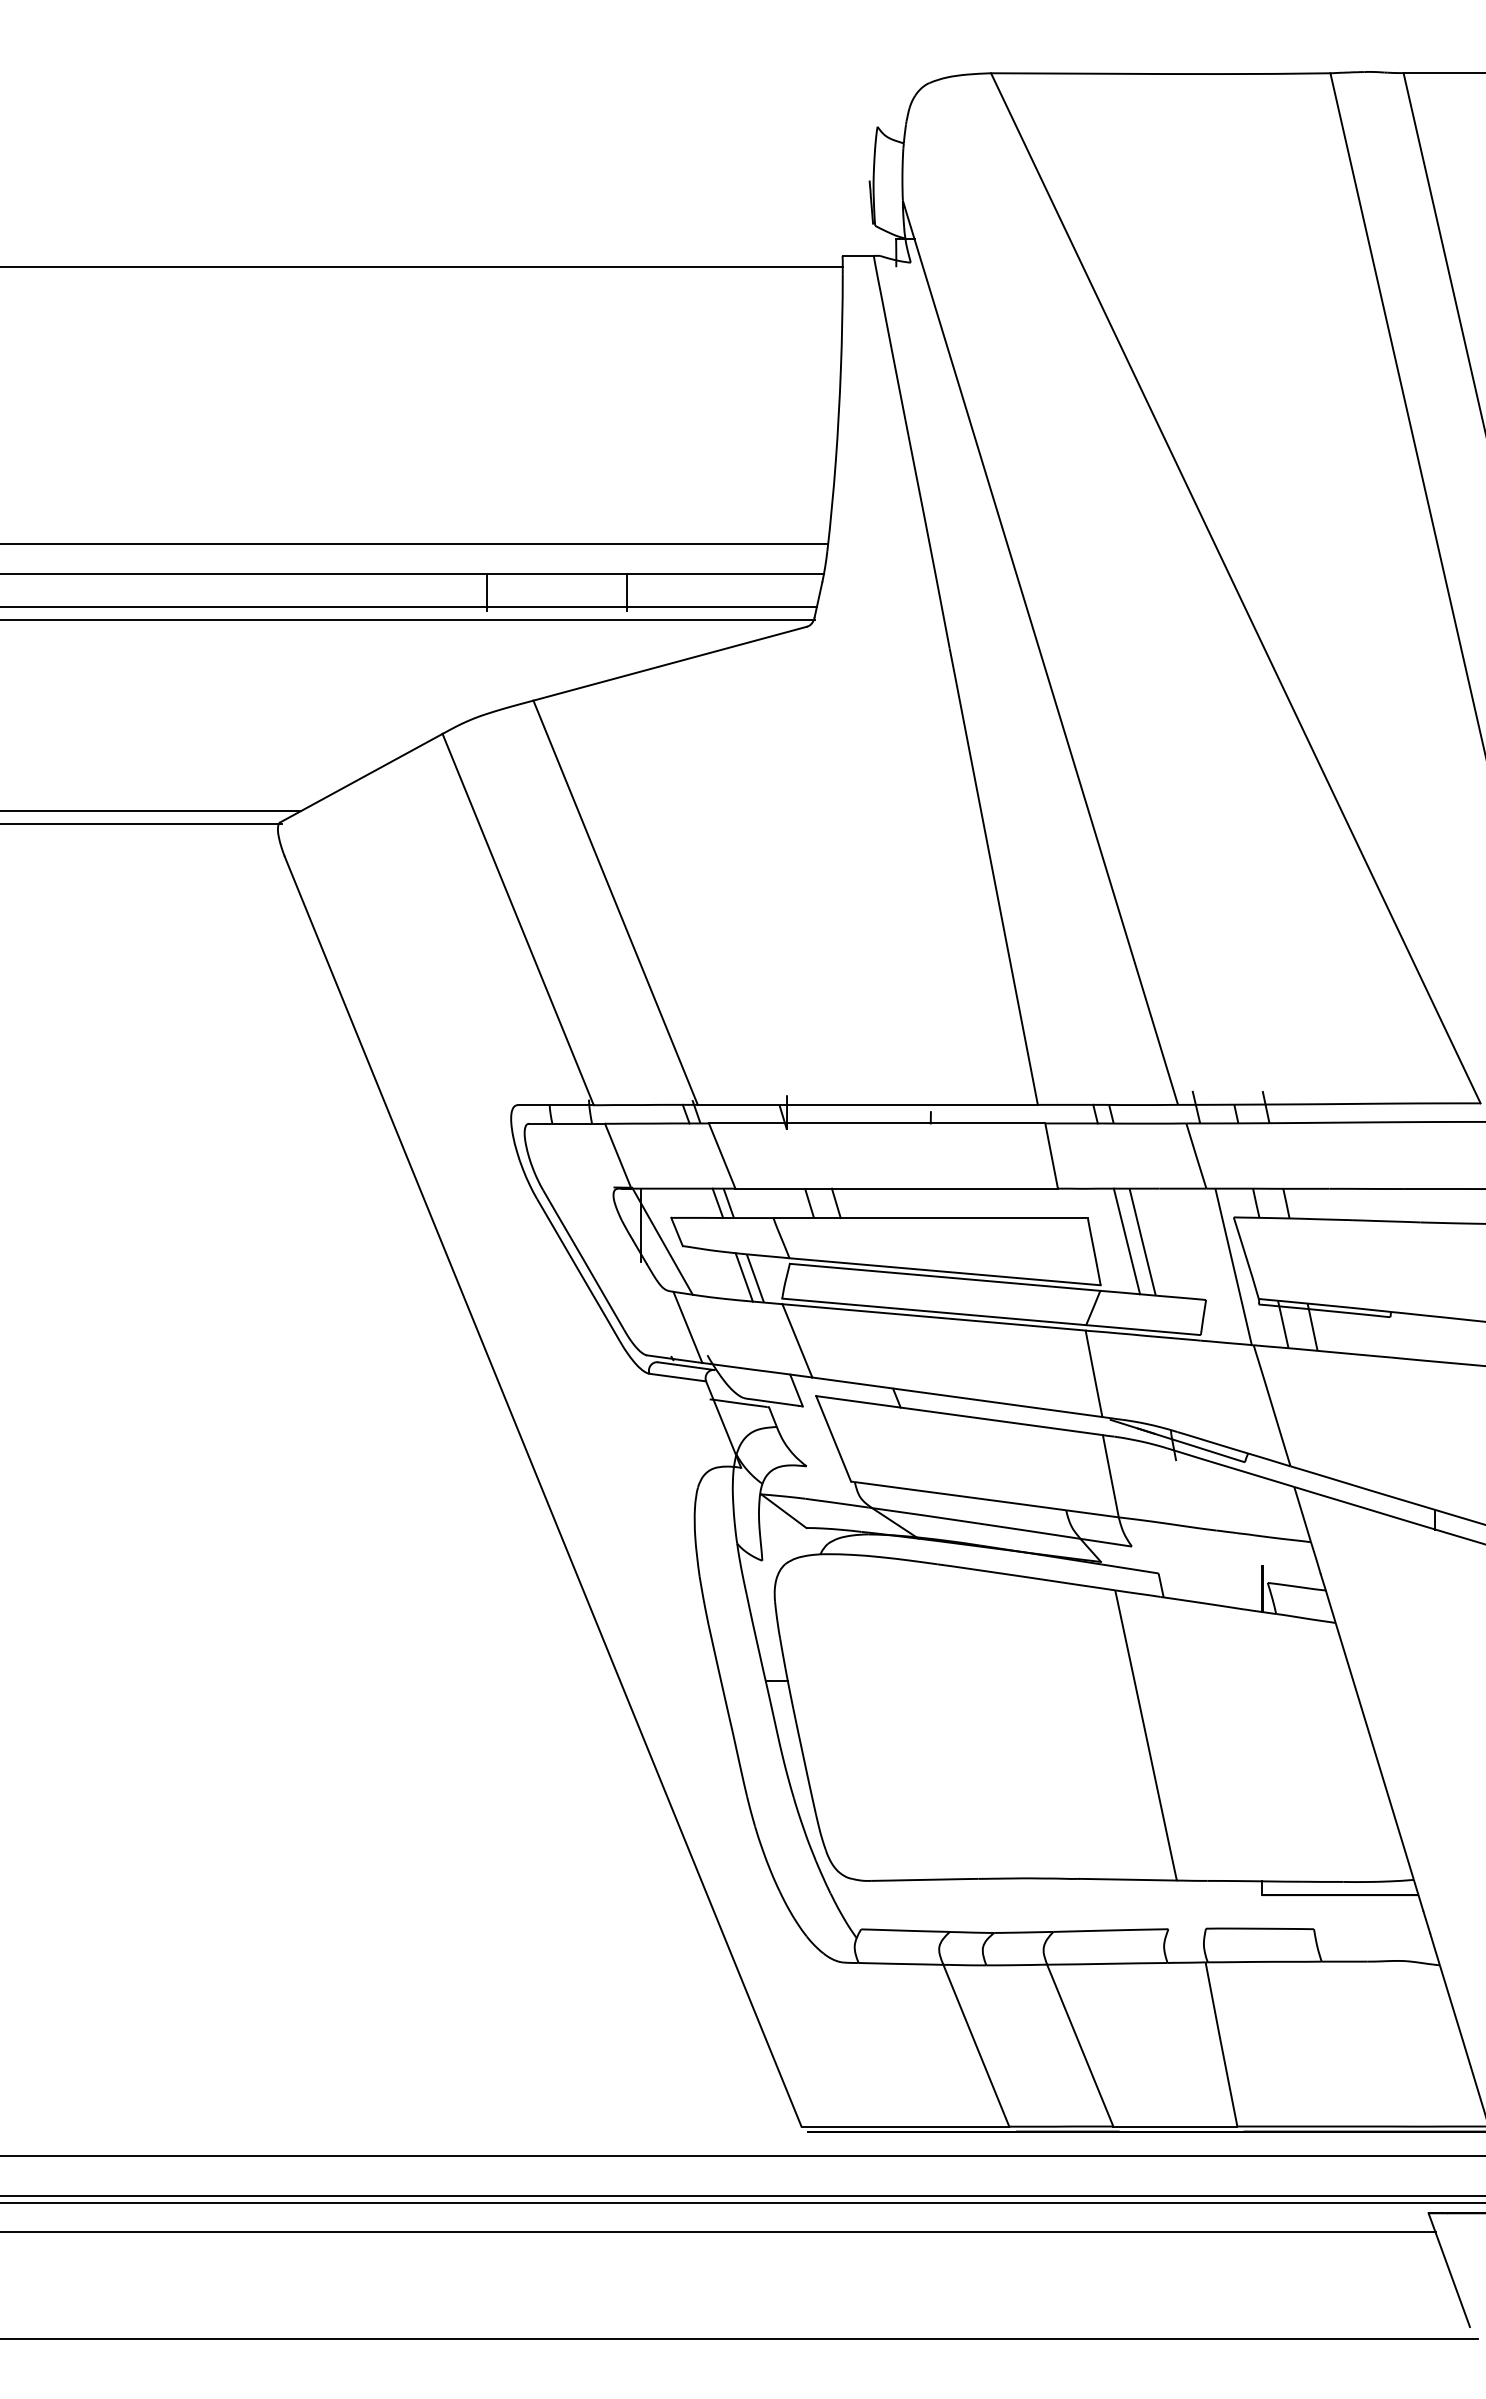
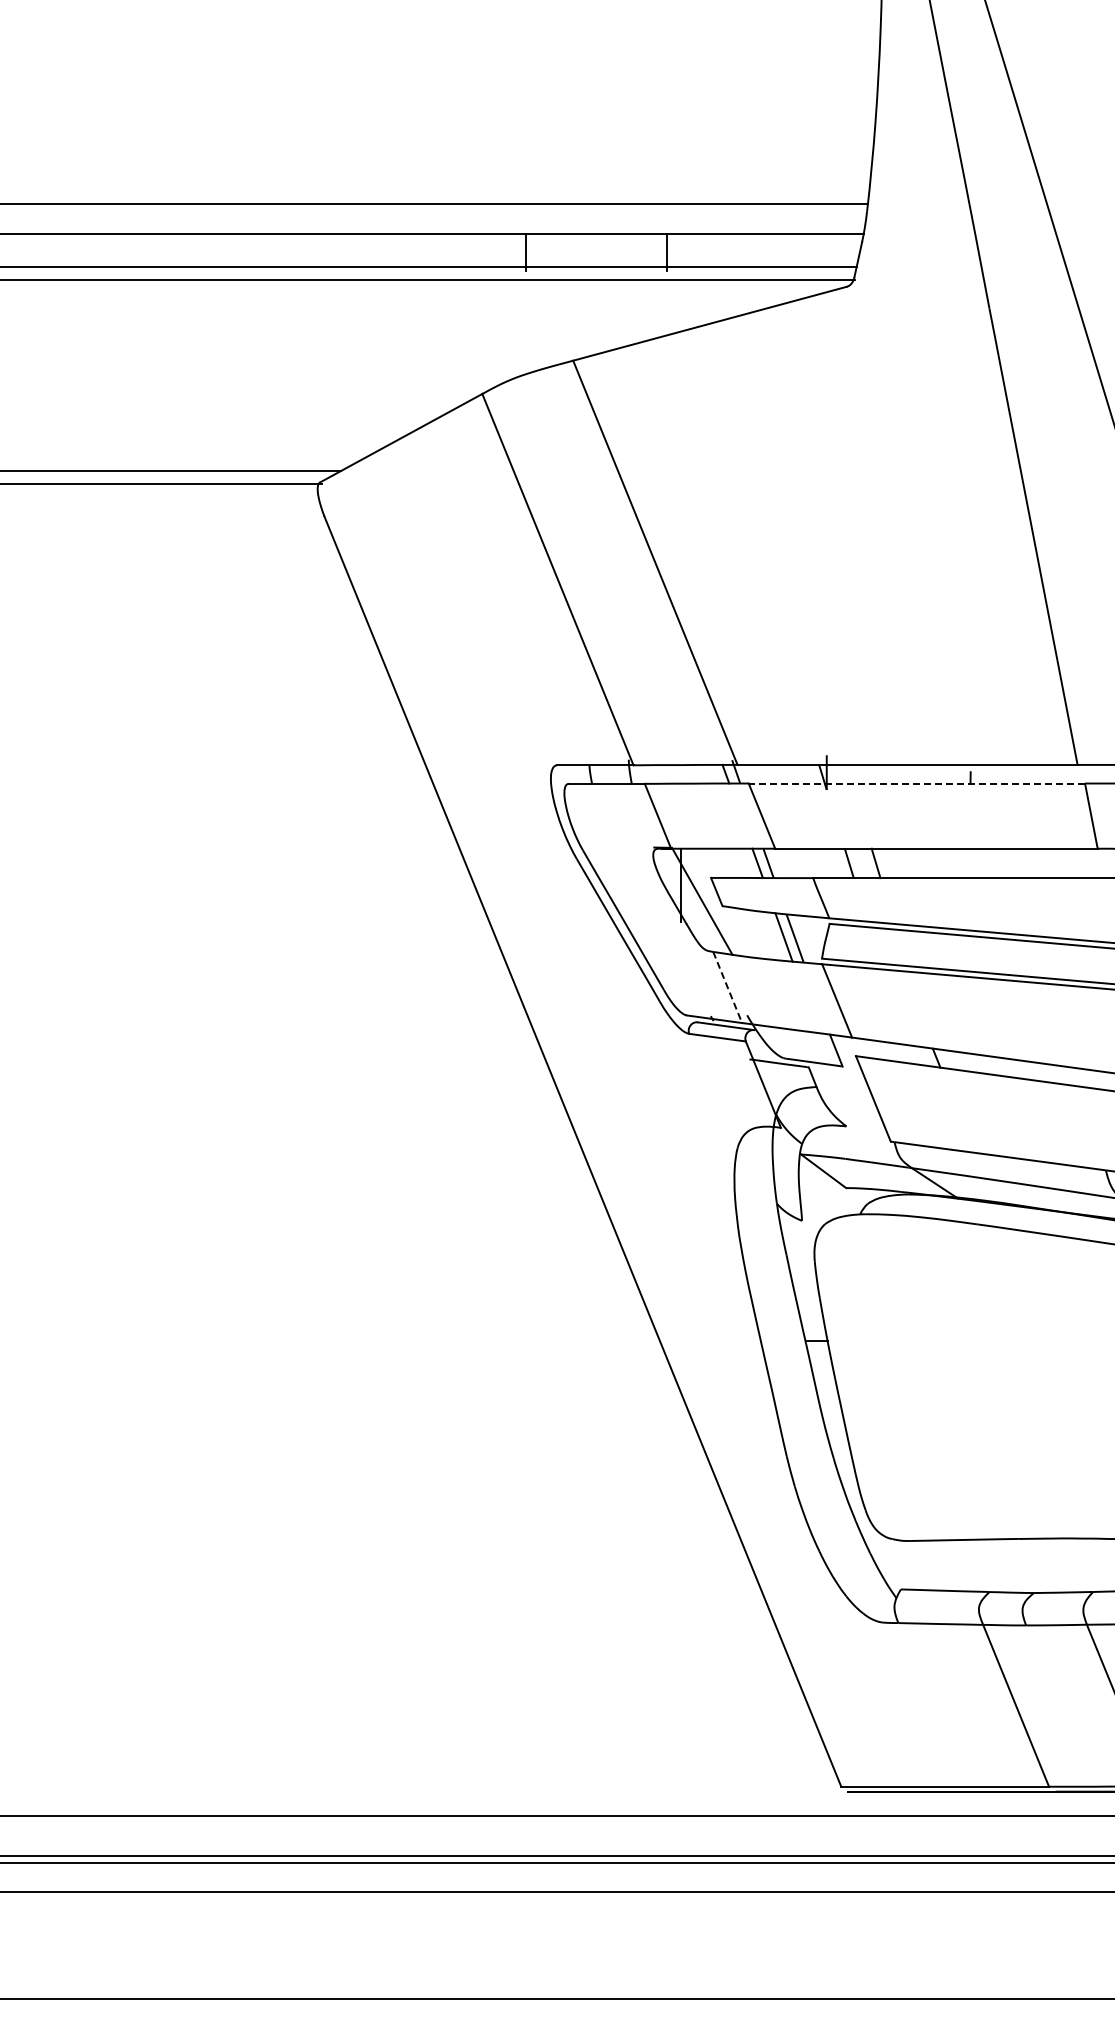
line: (876, 1123) -> (916, 783), solid -> dashed
line: (688, 1327) -> (728, 987), solid -> dashed

